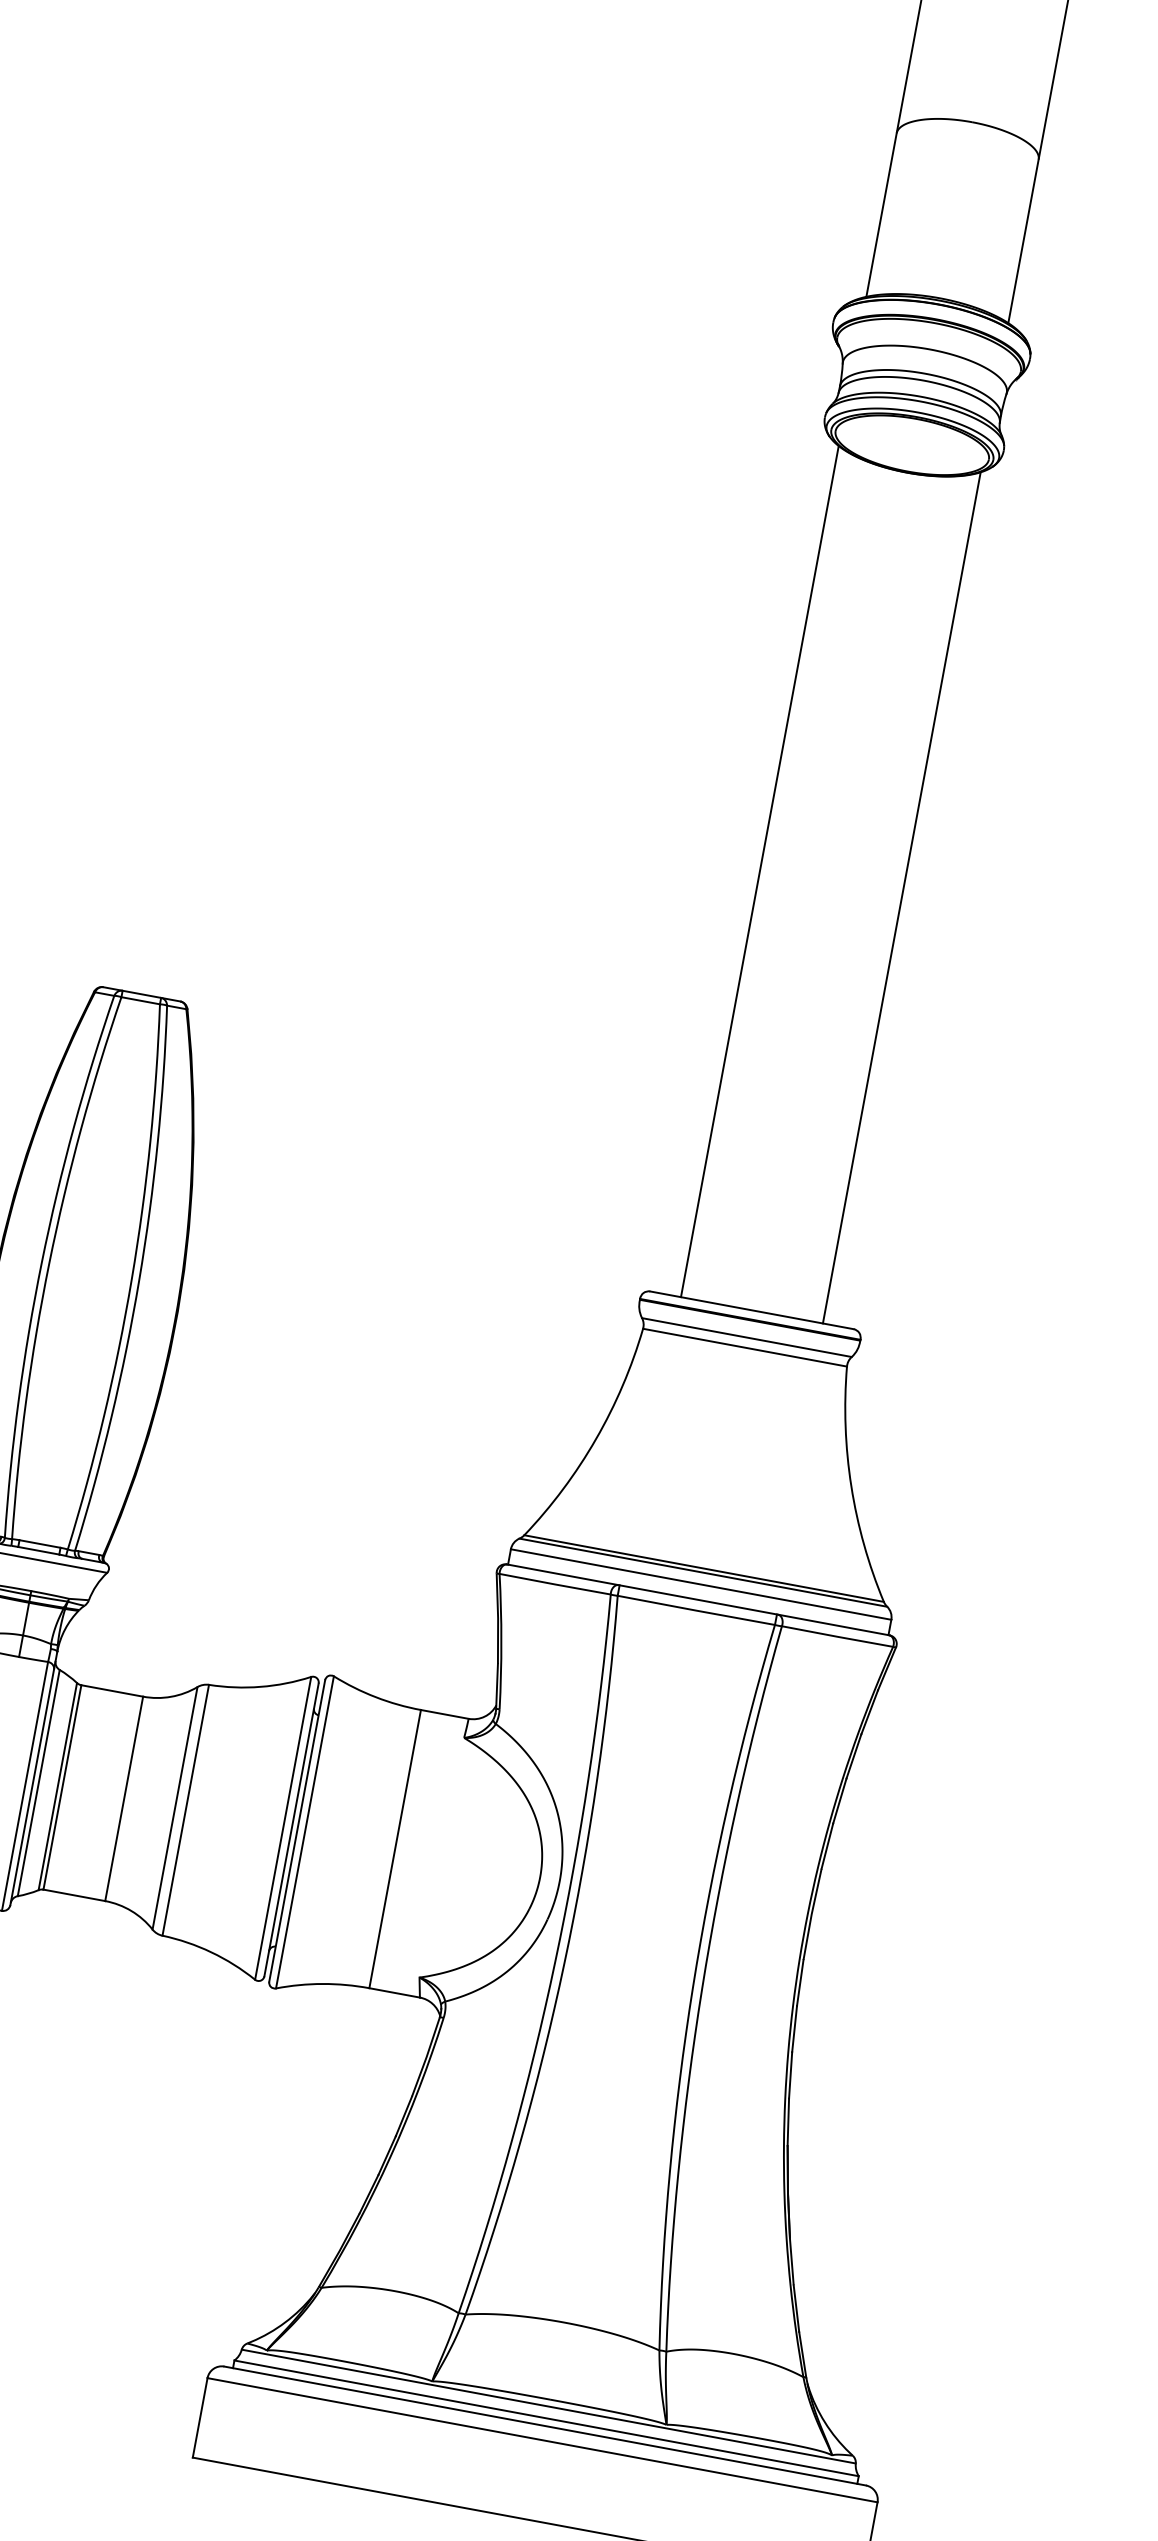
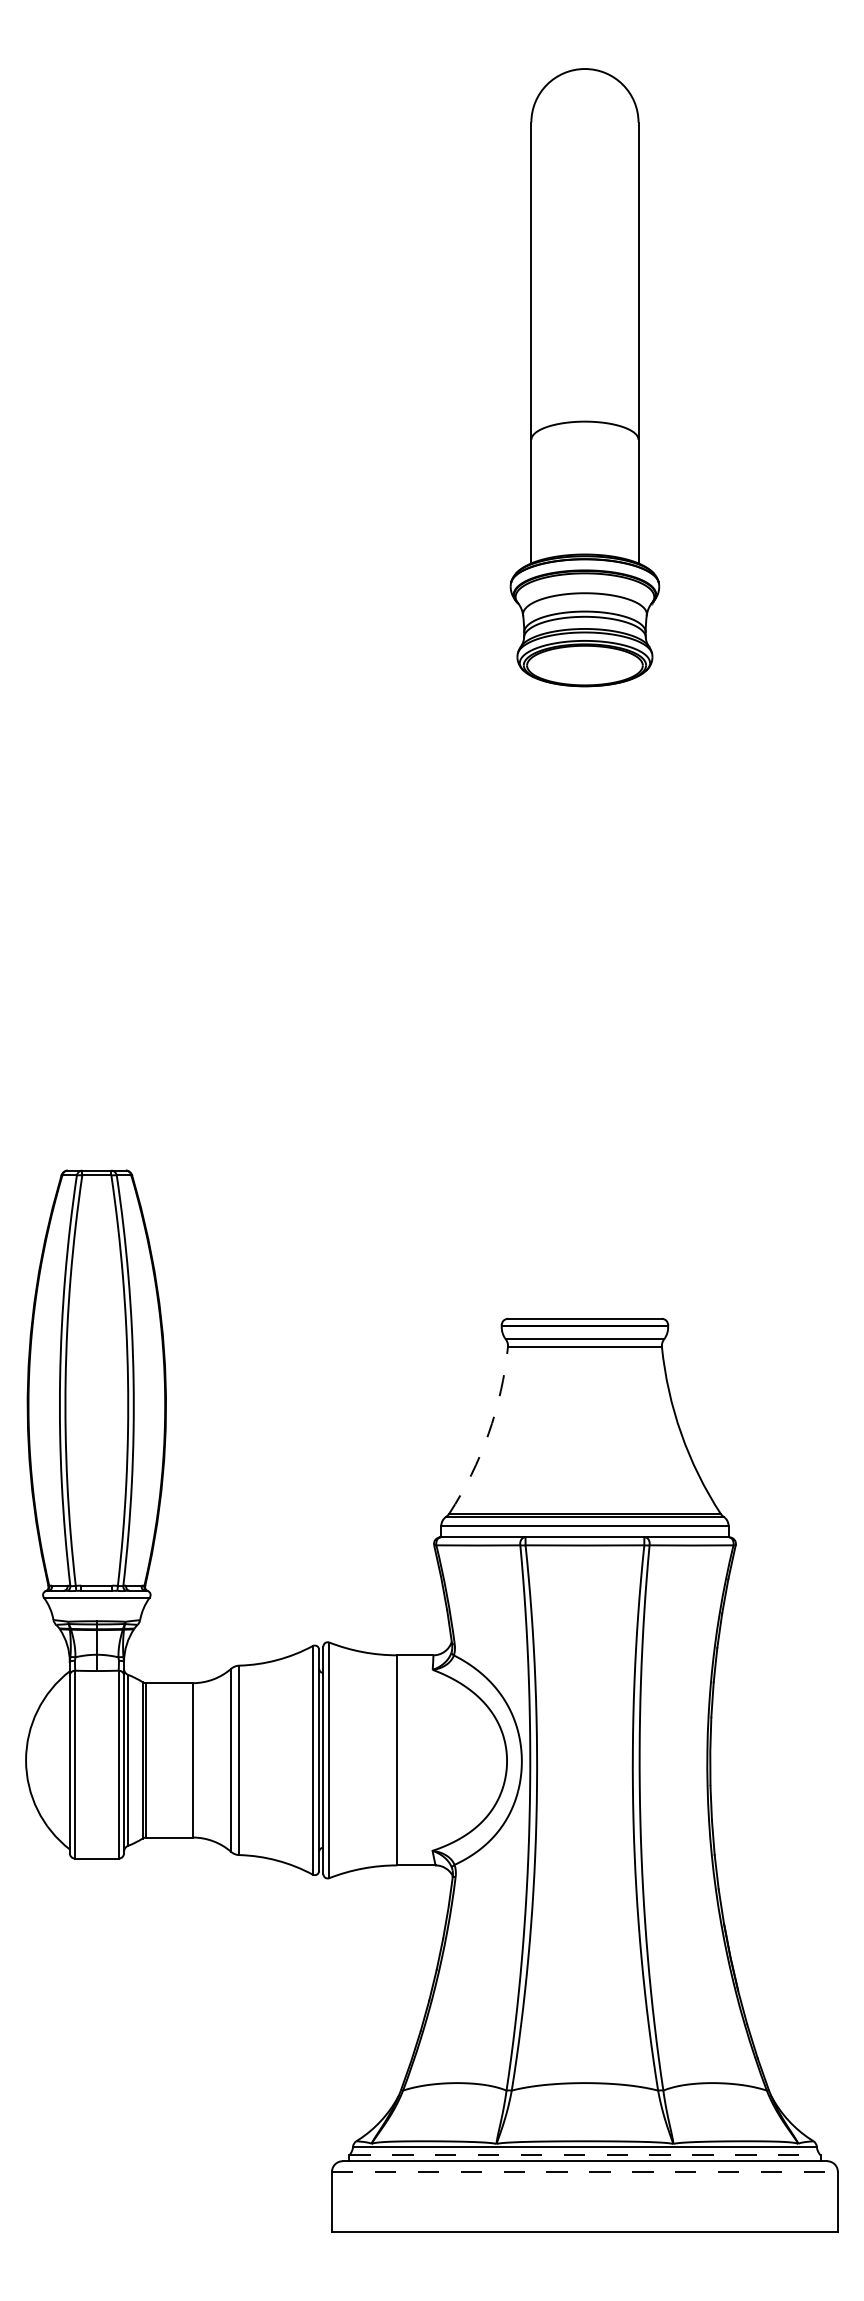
line: (760, 871) -> (531, 997), removed
line: (901, 897) -> (638, 997), removed
arc: (596, 1438) -> (488, 1433), solid -> dashed
line: (545, 2418) -> (584, 2155), solid -> dashed
line: (542, 2439) -> (584, 2171), solid -> dashed

